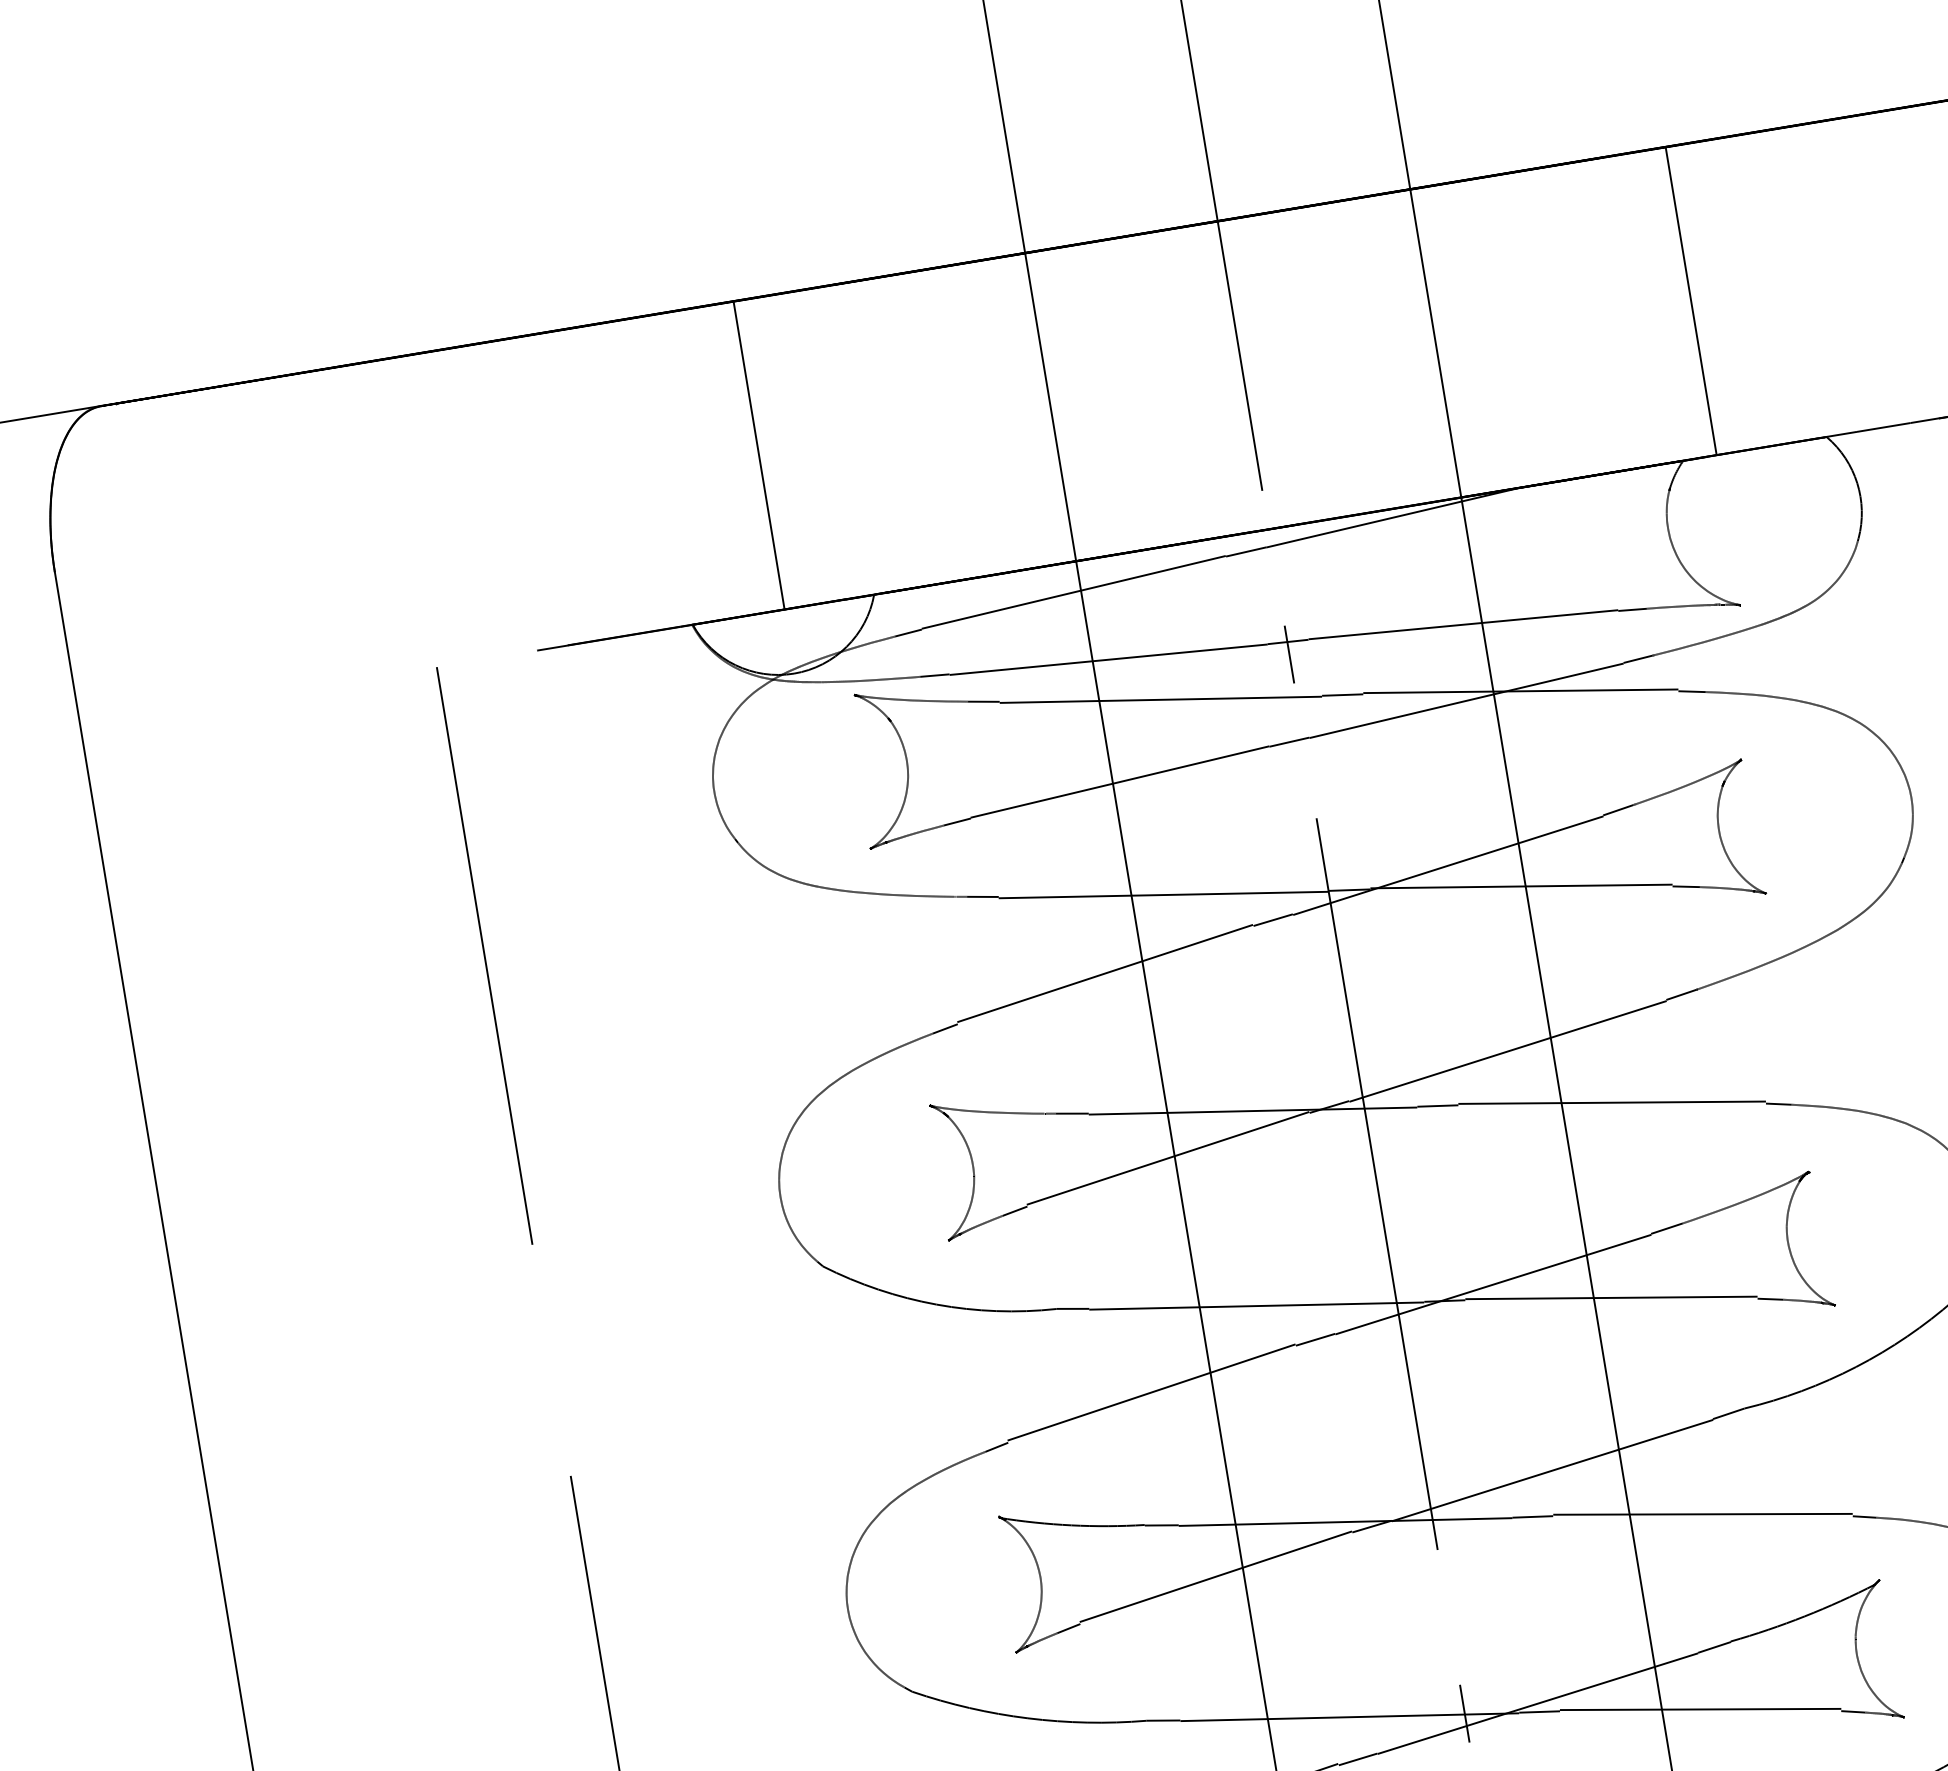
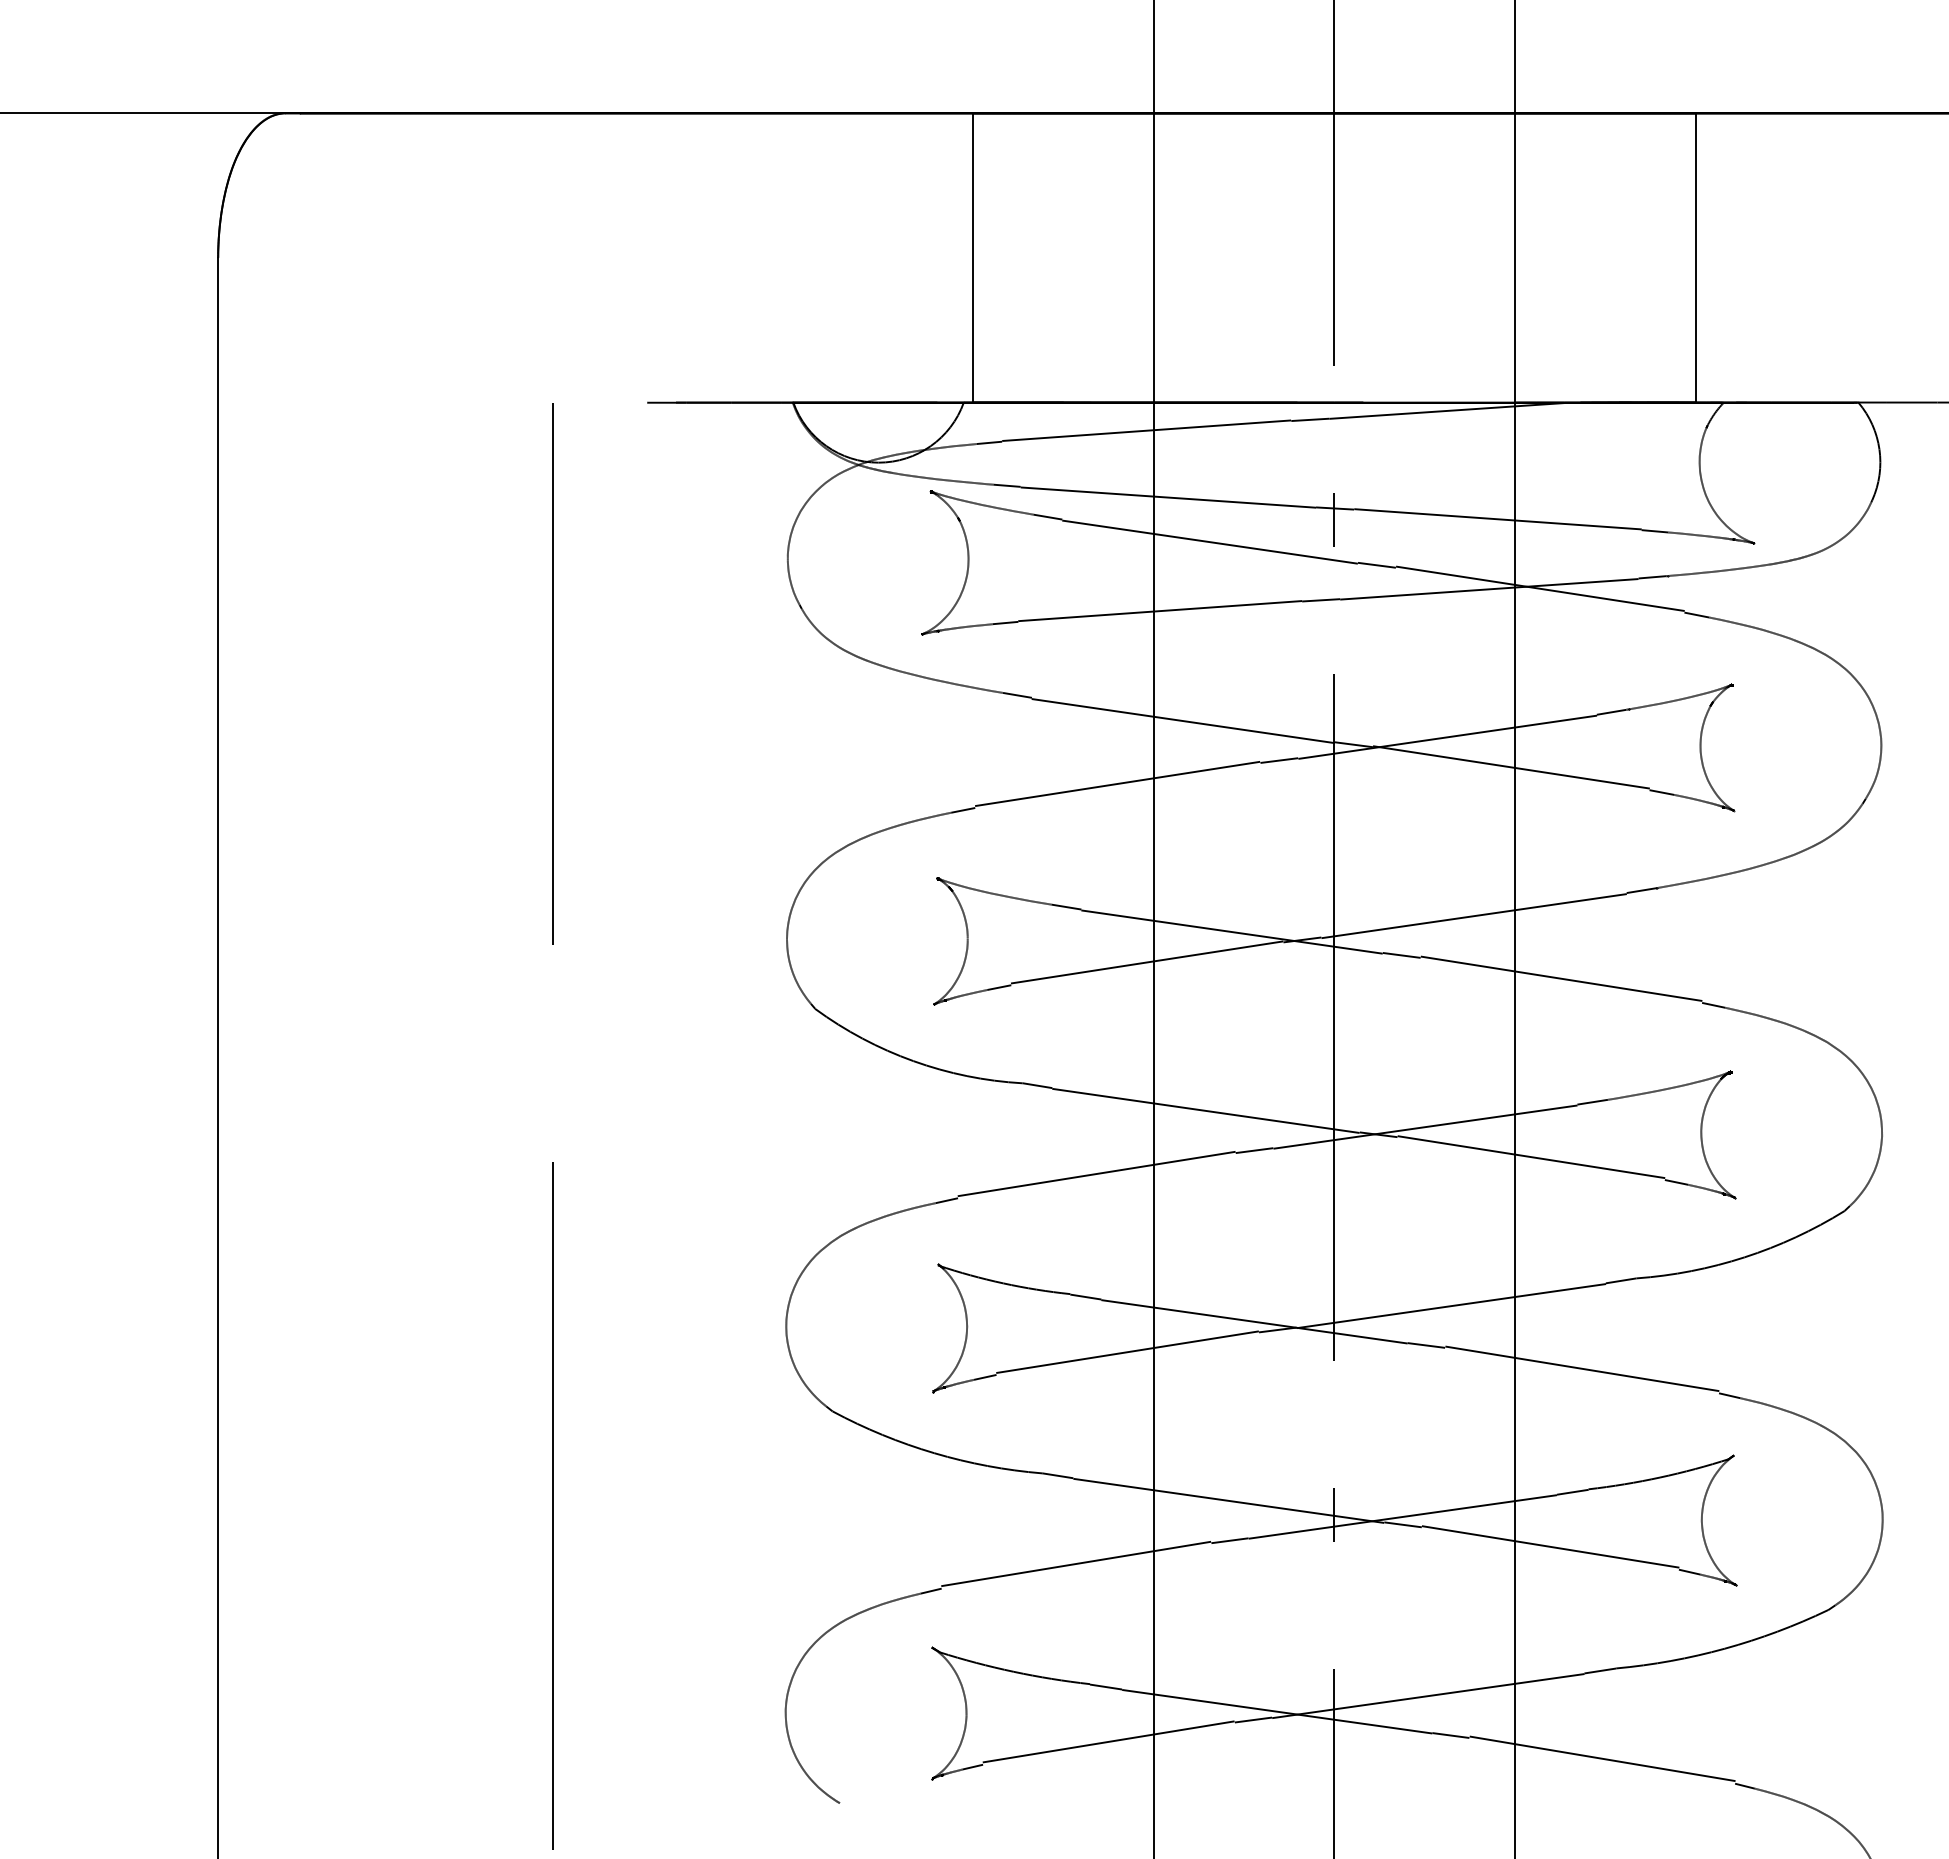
line: (1691, 300) -> (1696, 257), moved
line: (758, 455) -> (972, 257), moved

